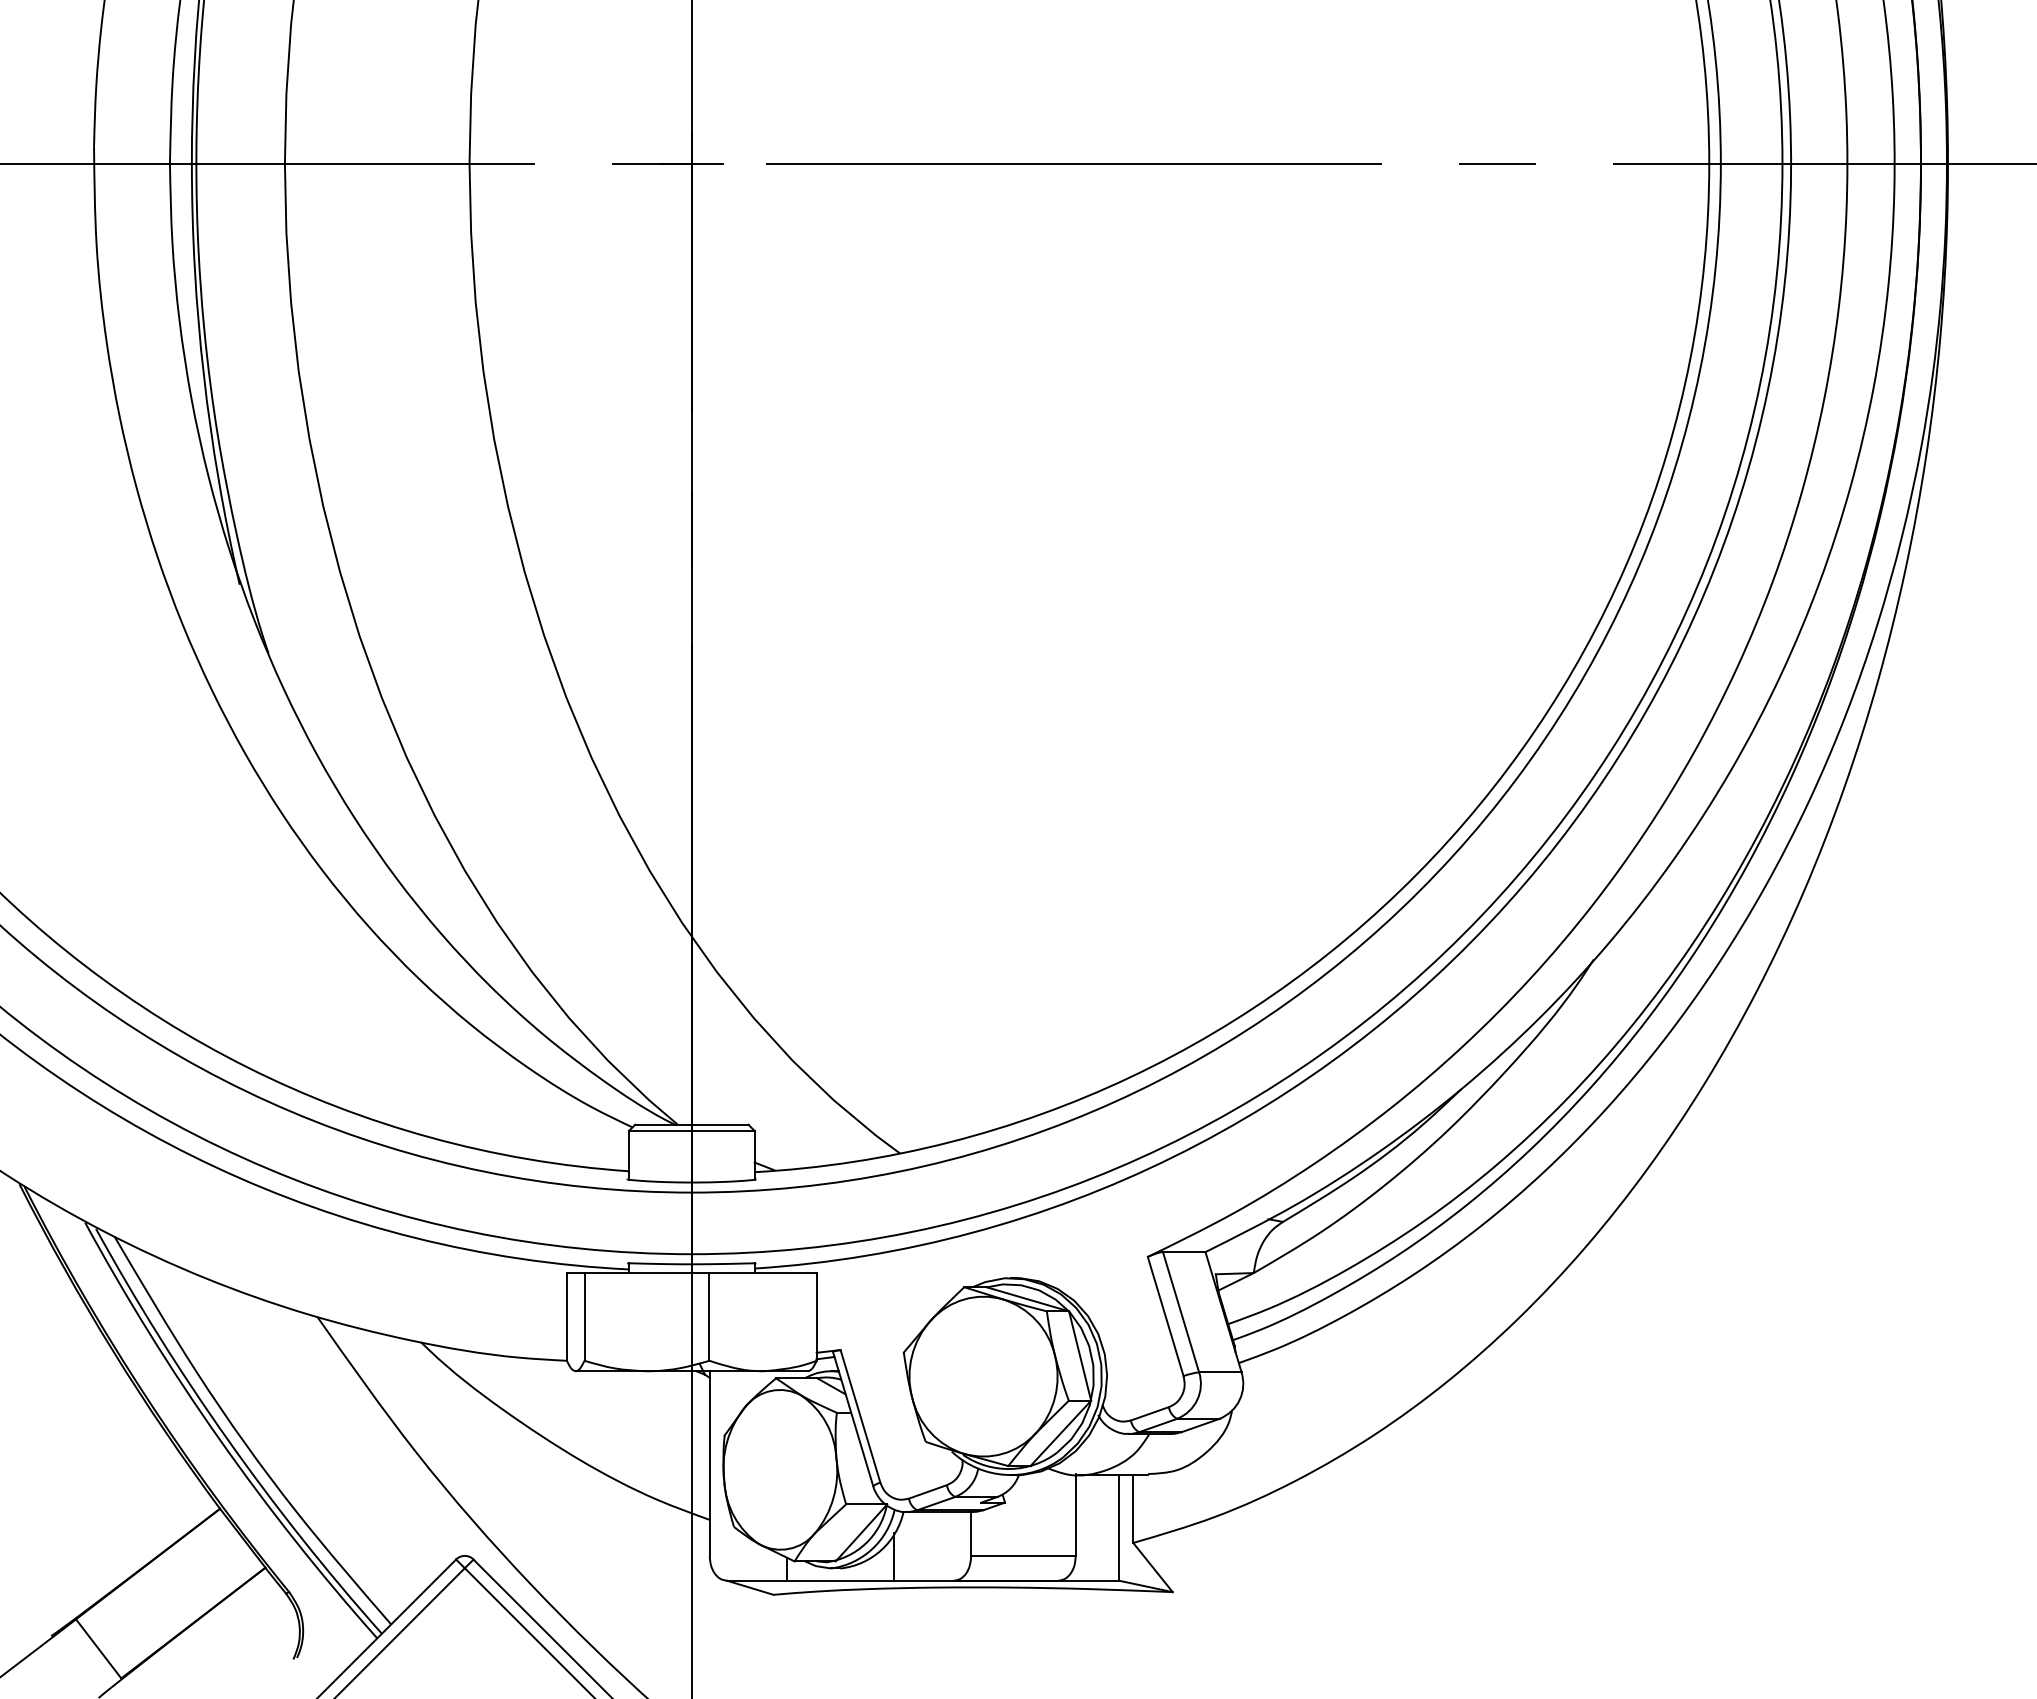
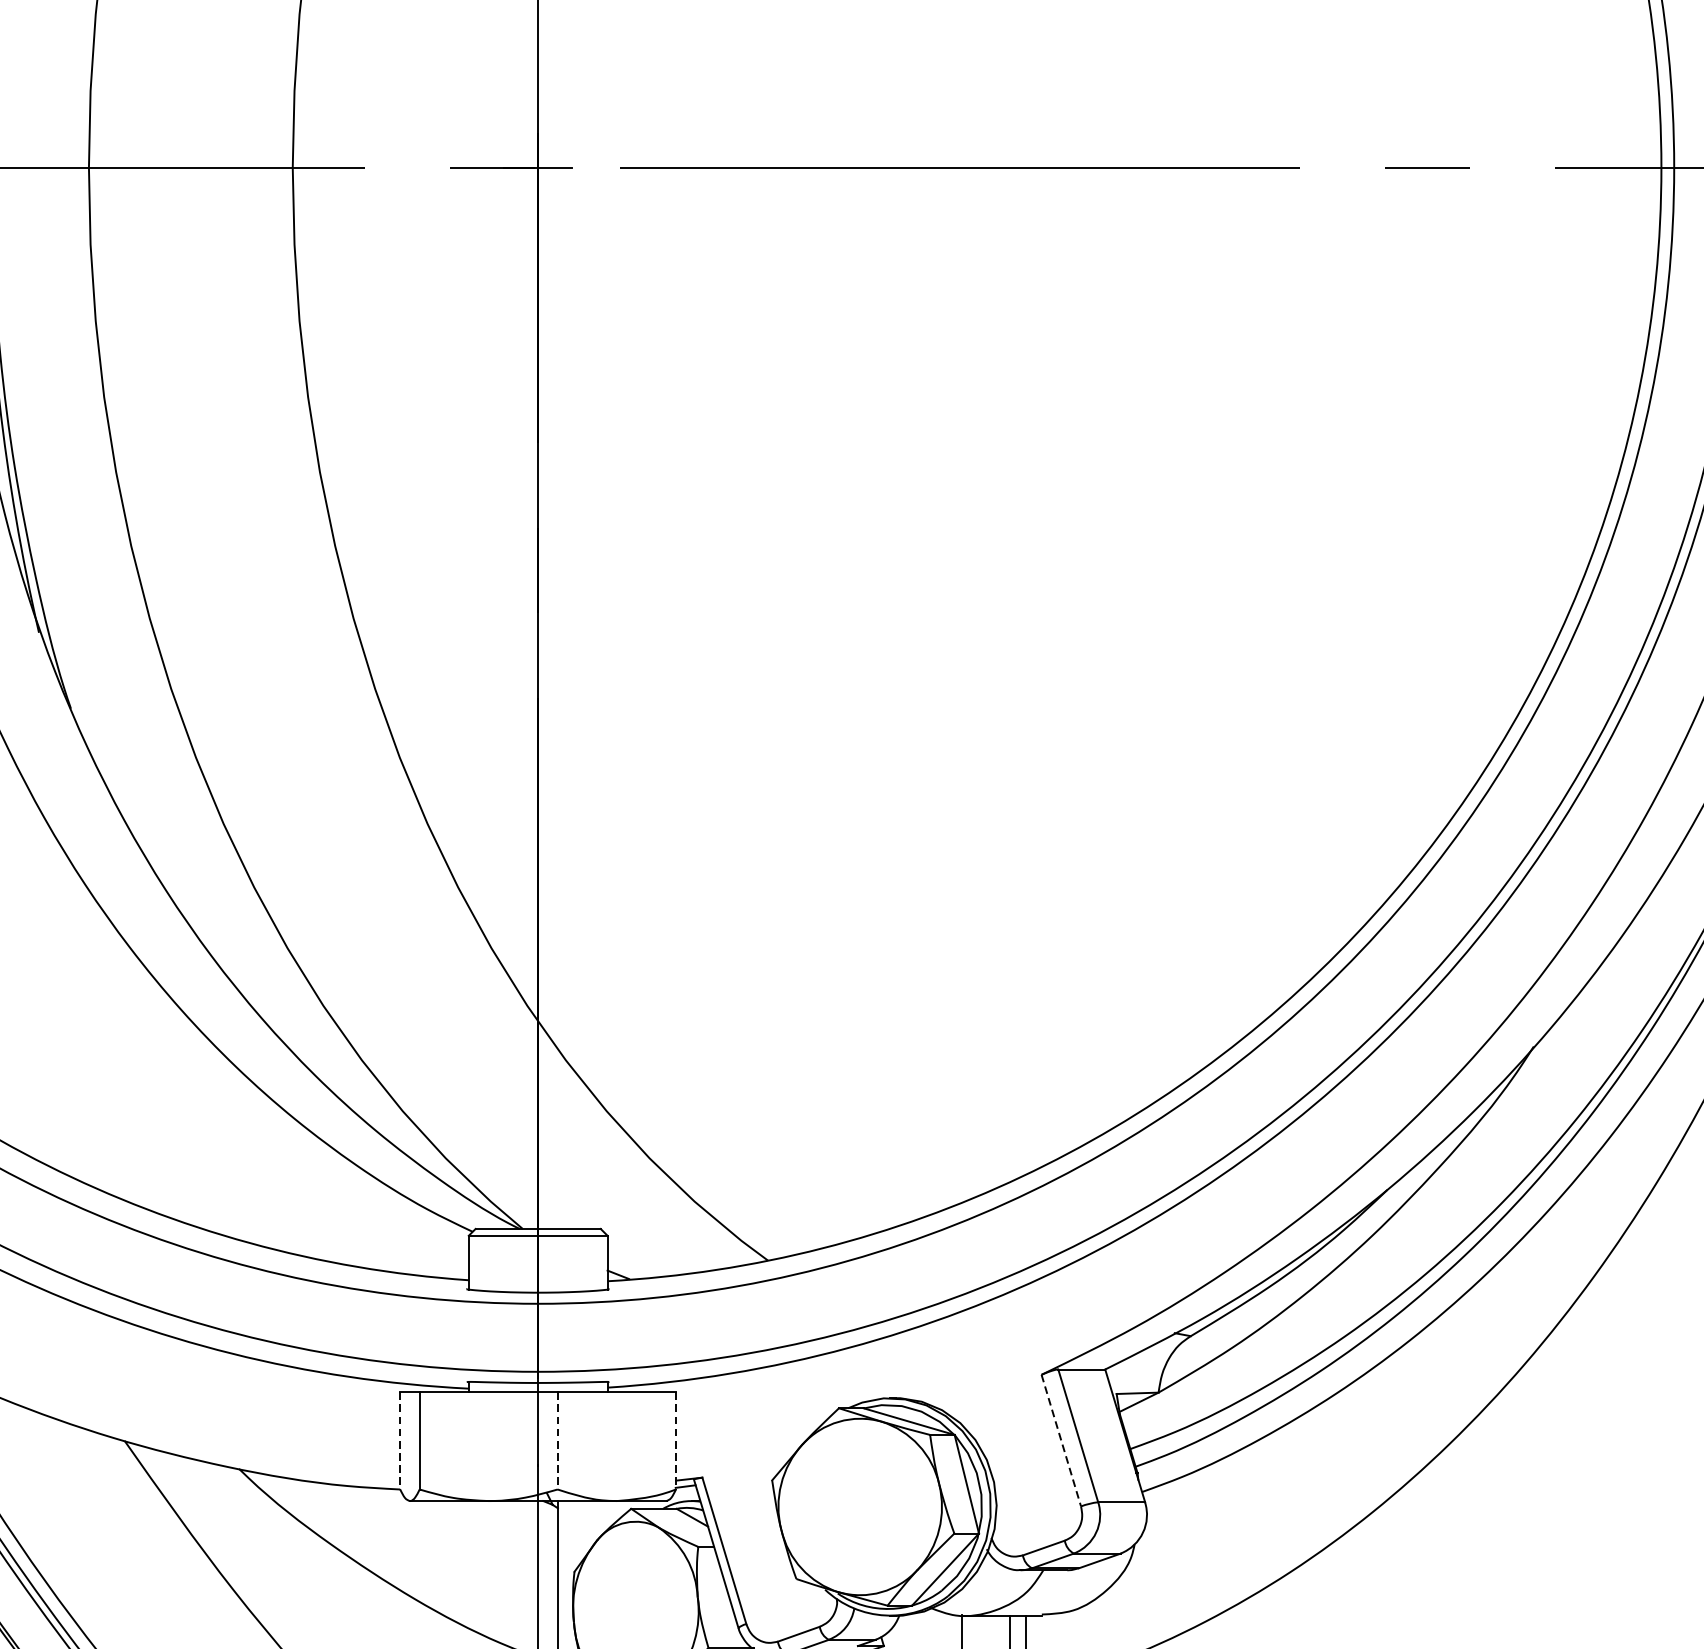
line: (1165, 1316) -> (1061, 1440), solid -> dashed
line: (566, 1317) -> (399, 1441), solid -> dashed
line: (709, 1317) -> (557, 1441), solid -> dashed
line: (816, 1317) -> (675, 1441), solid -> dashed

